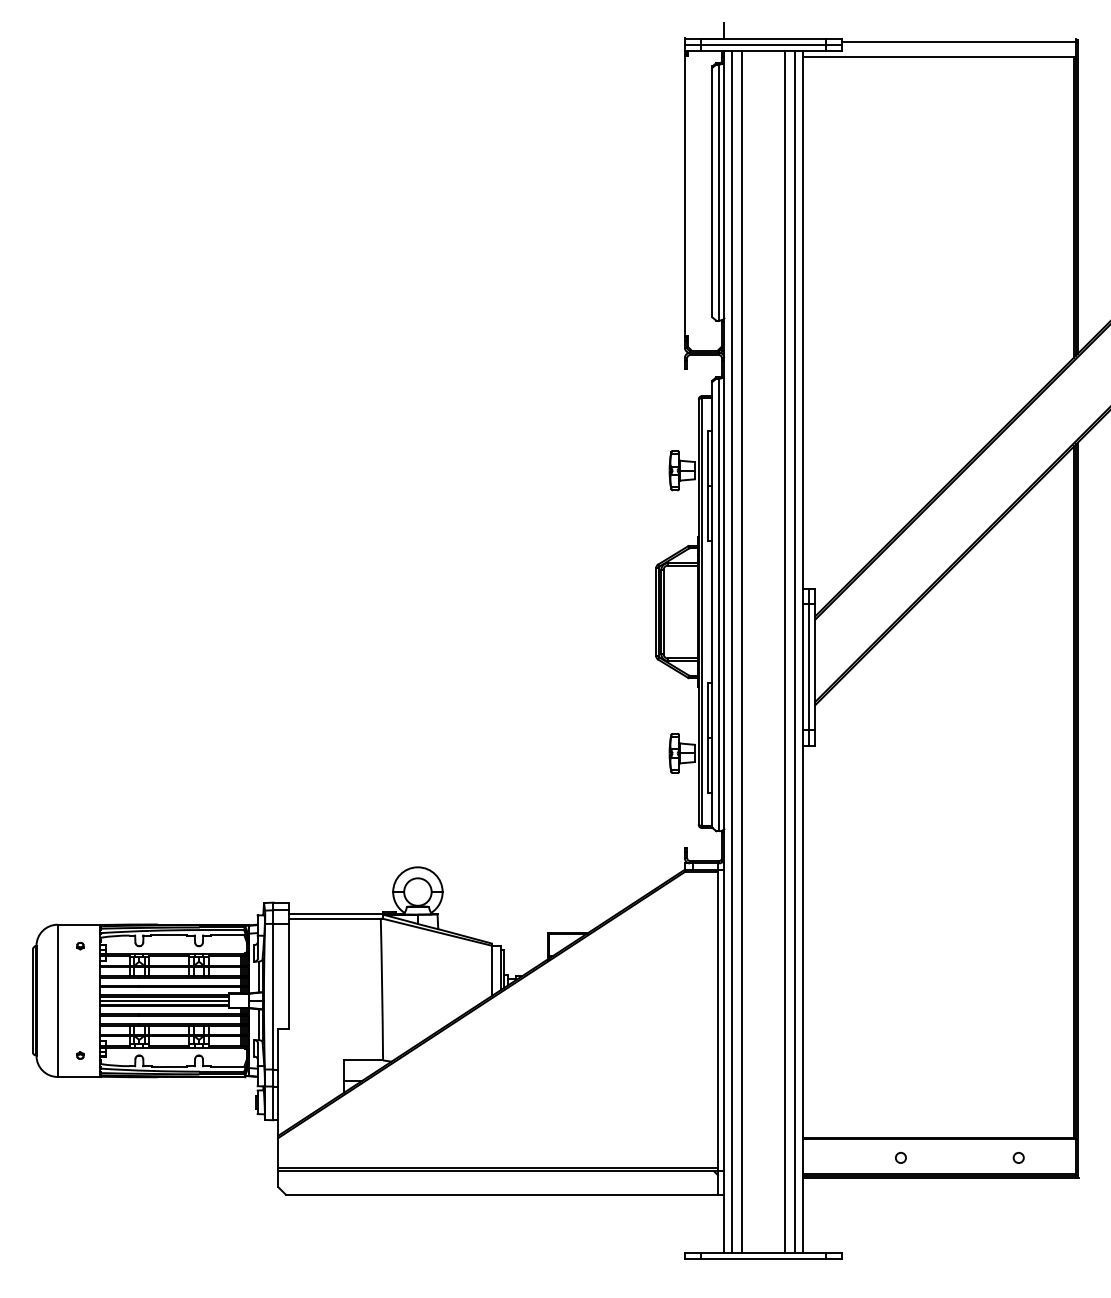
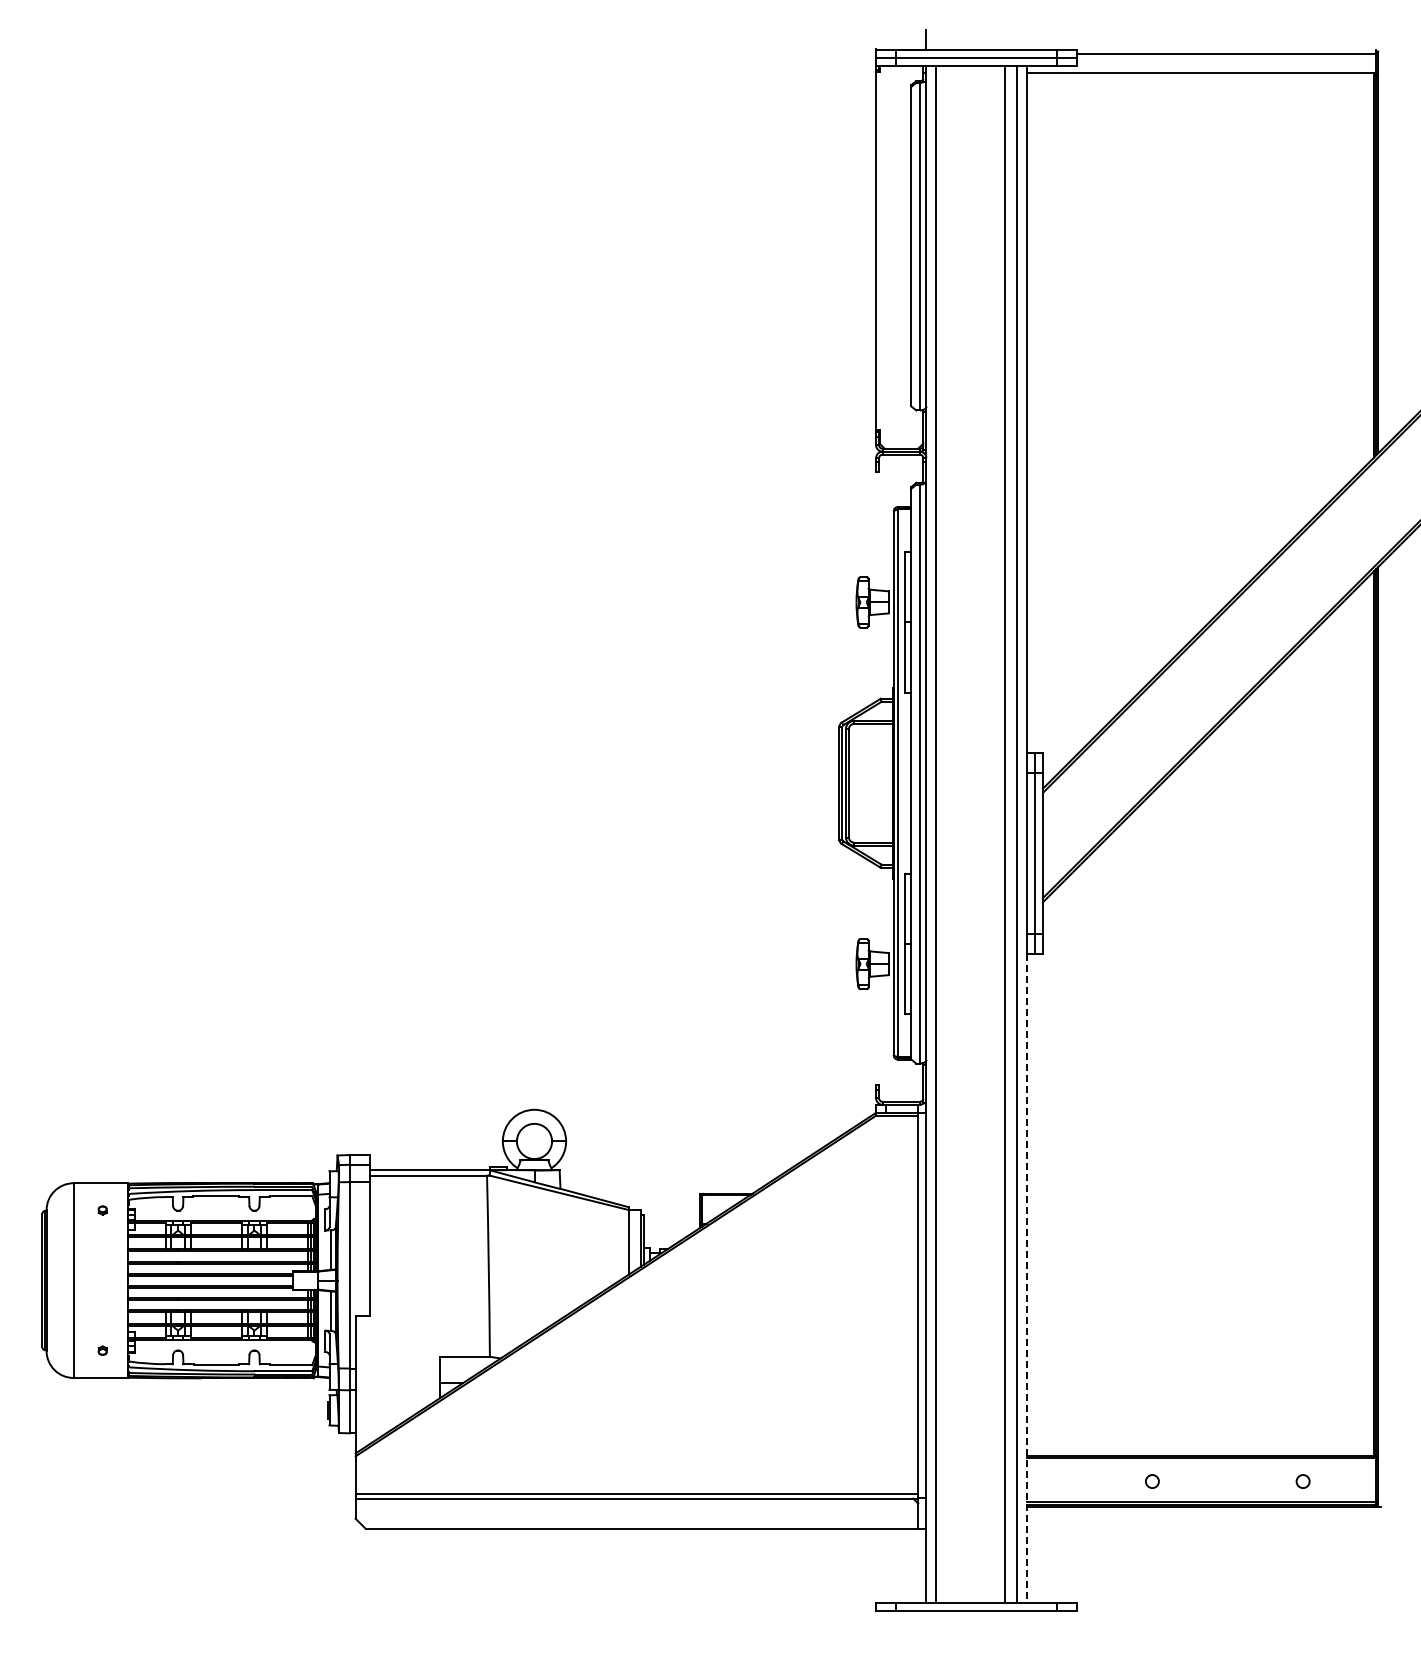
line: (741, 652) -> (948, 834), removed
line: (802, 999) -> (1026, 1278), solid -> dashed
line: (163, 1000) -> (209, 1280), removed

